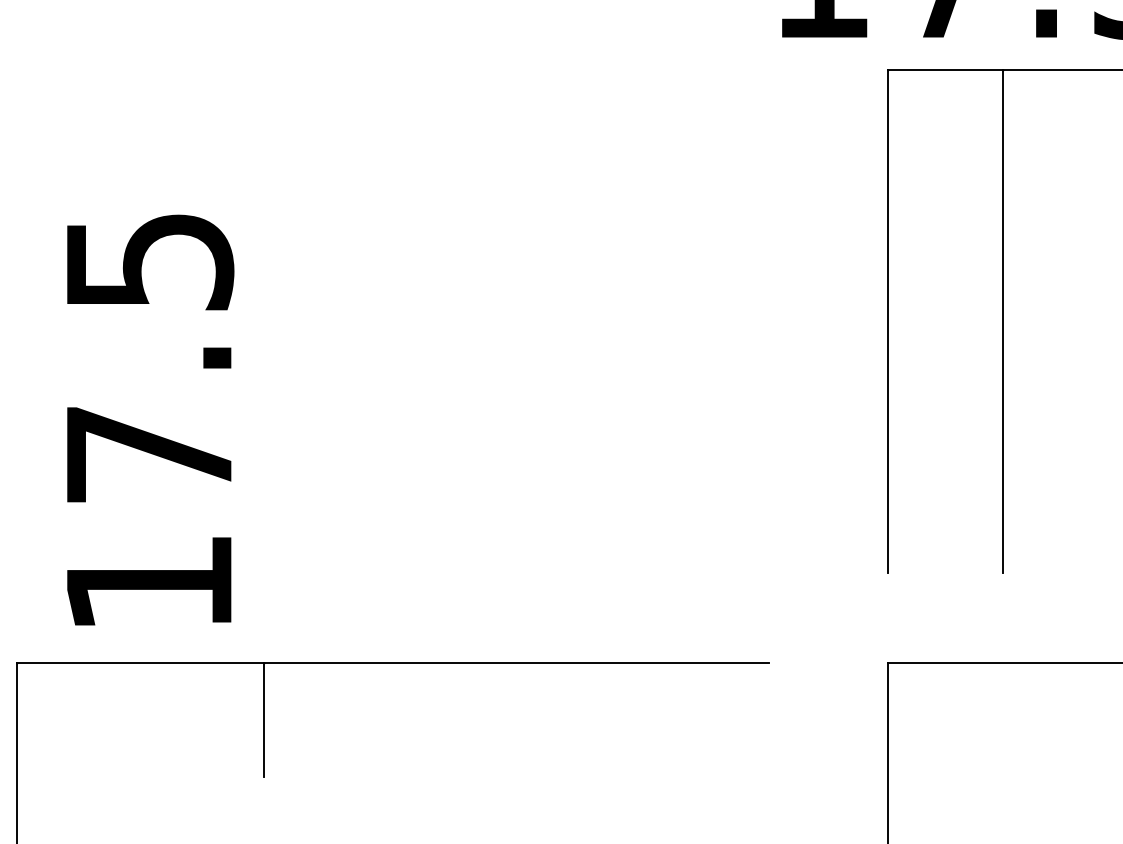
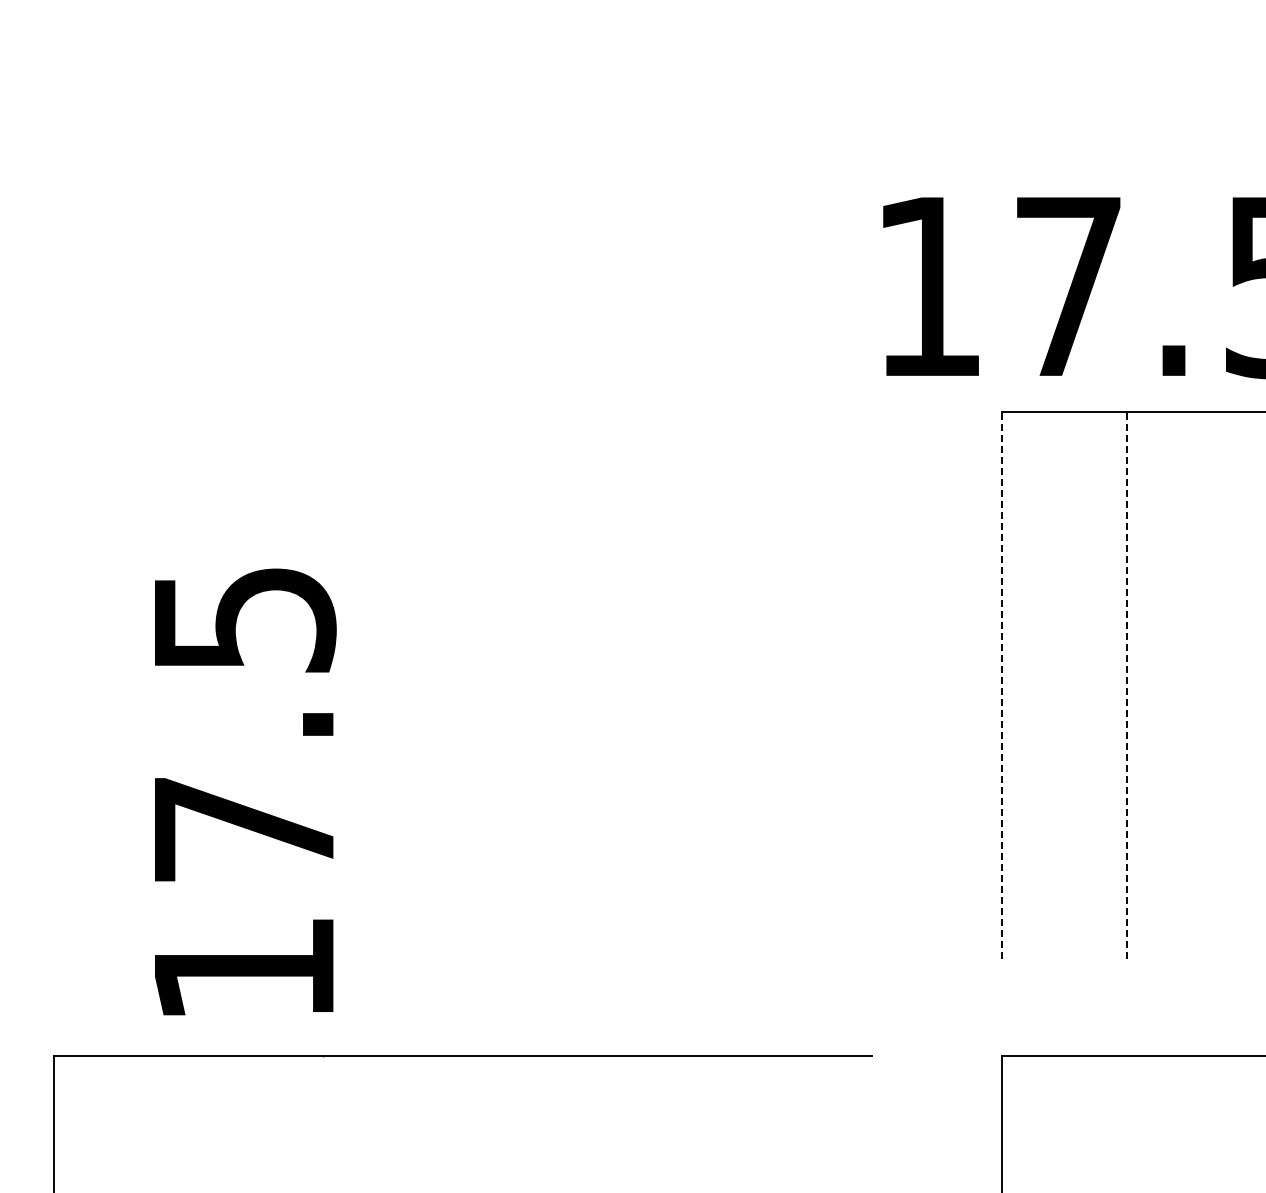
line: (887, 322) -> (1001, 685), solid -> dashed
line: (1002, 322) -> (1126, 685), solid -> dashed
text: (150, 419) -> (245, 791), moved
line: (264, 719) -> (323, 1117), removed

